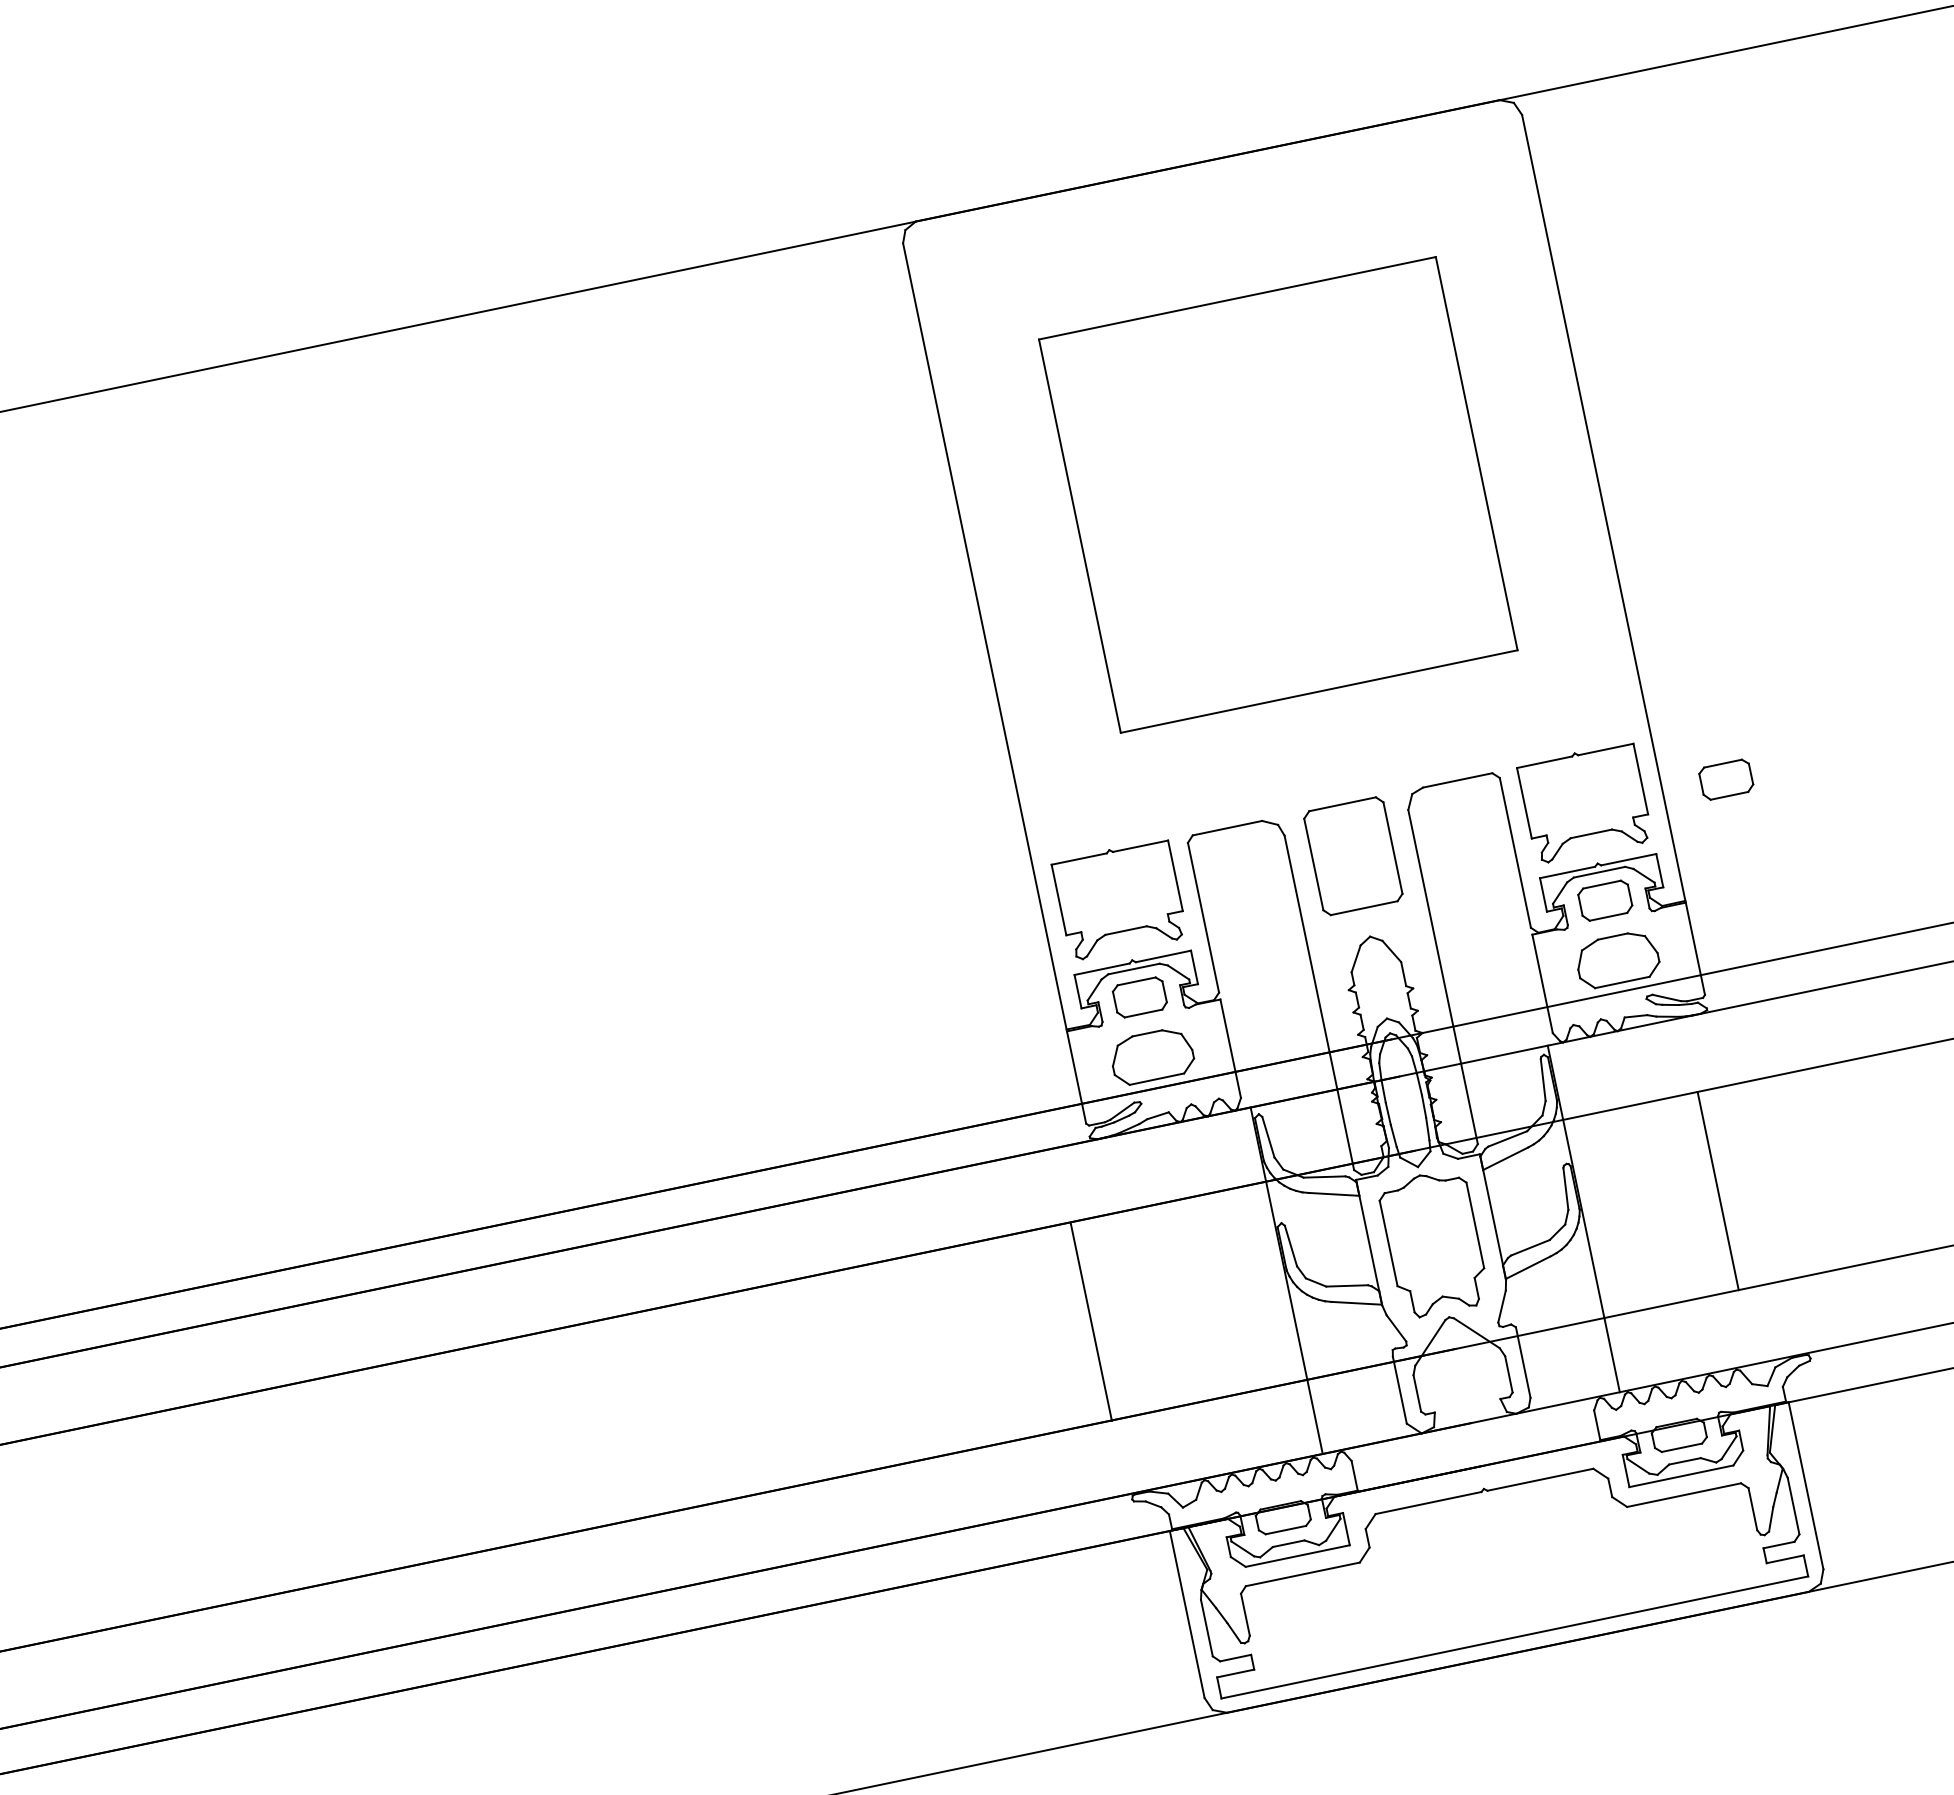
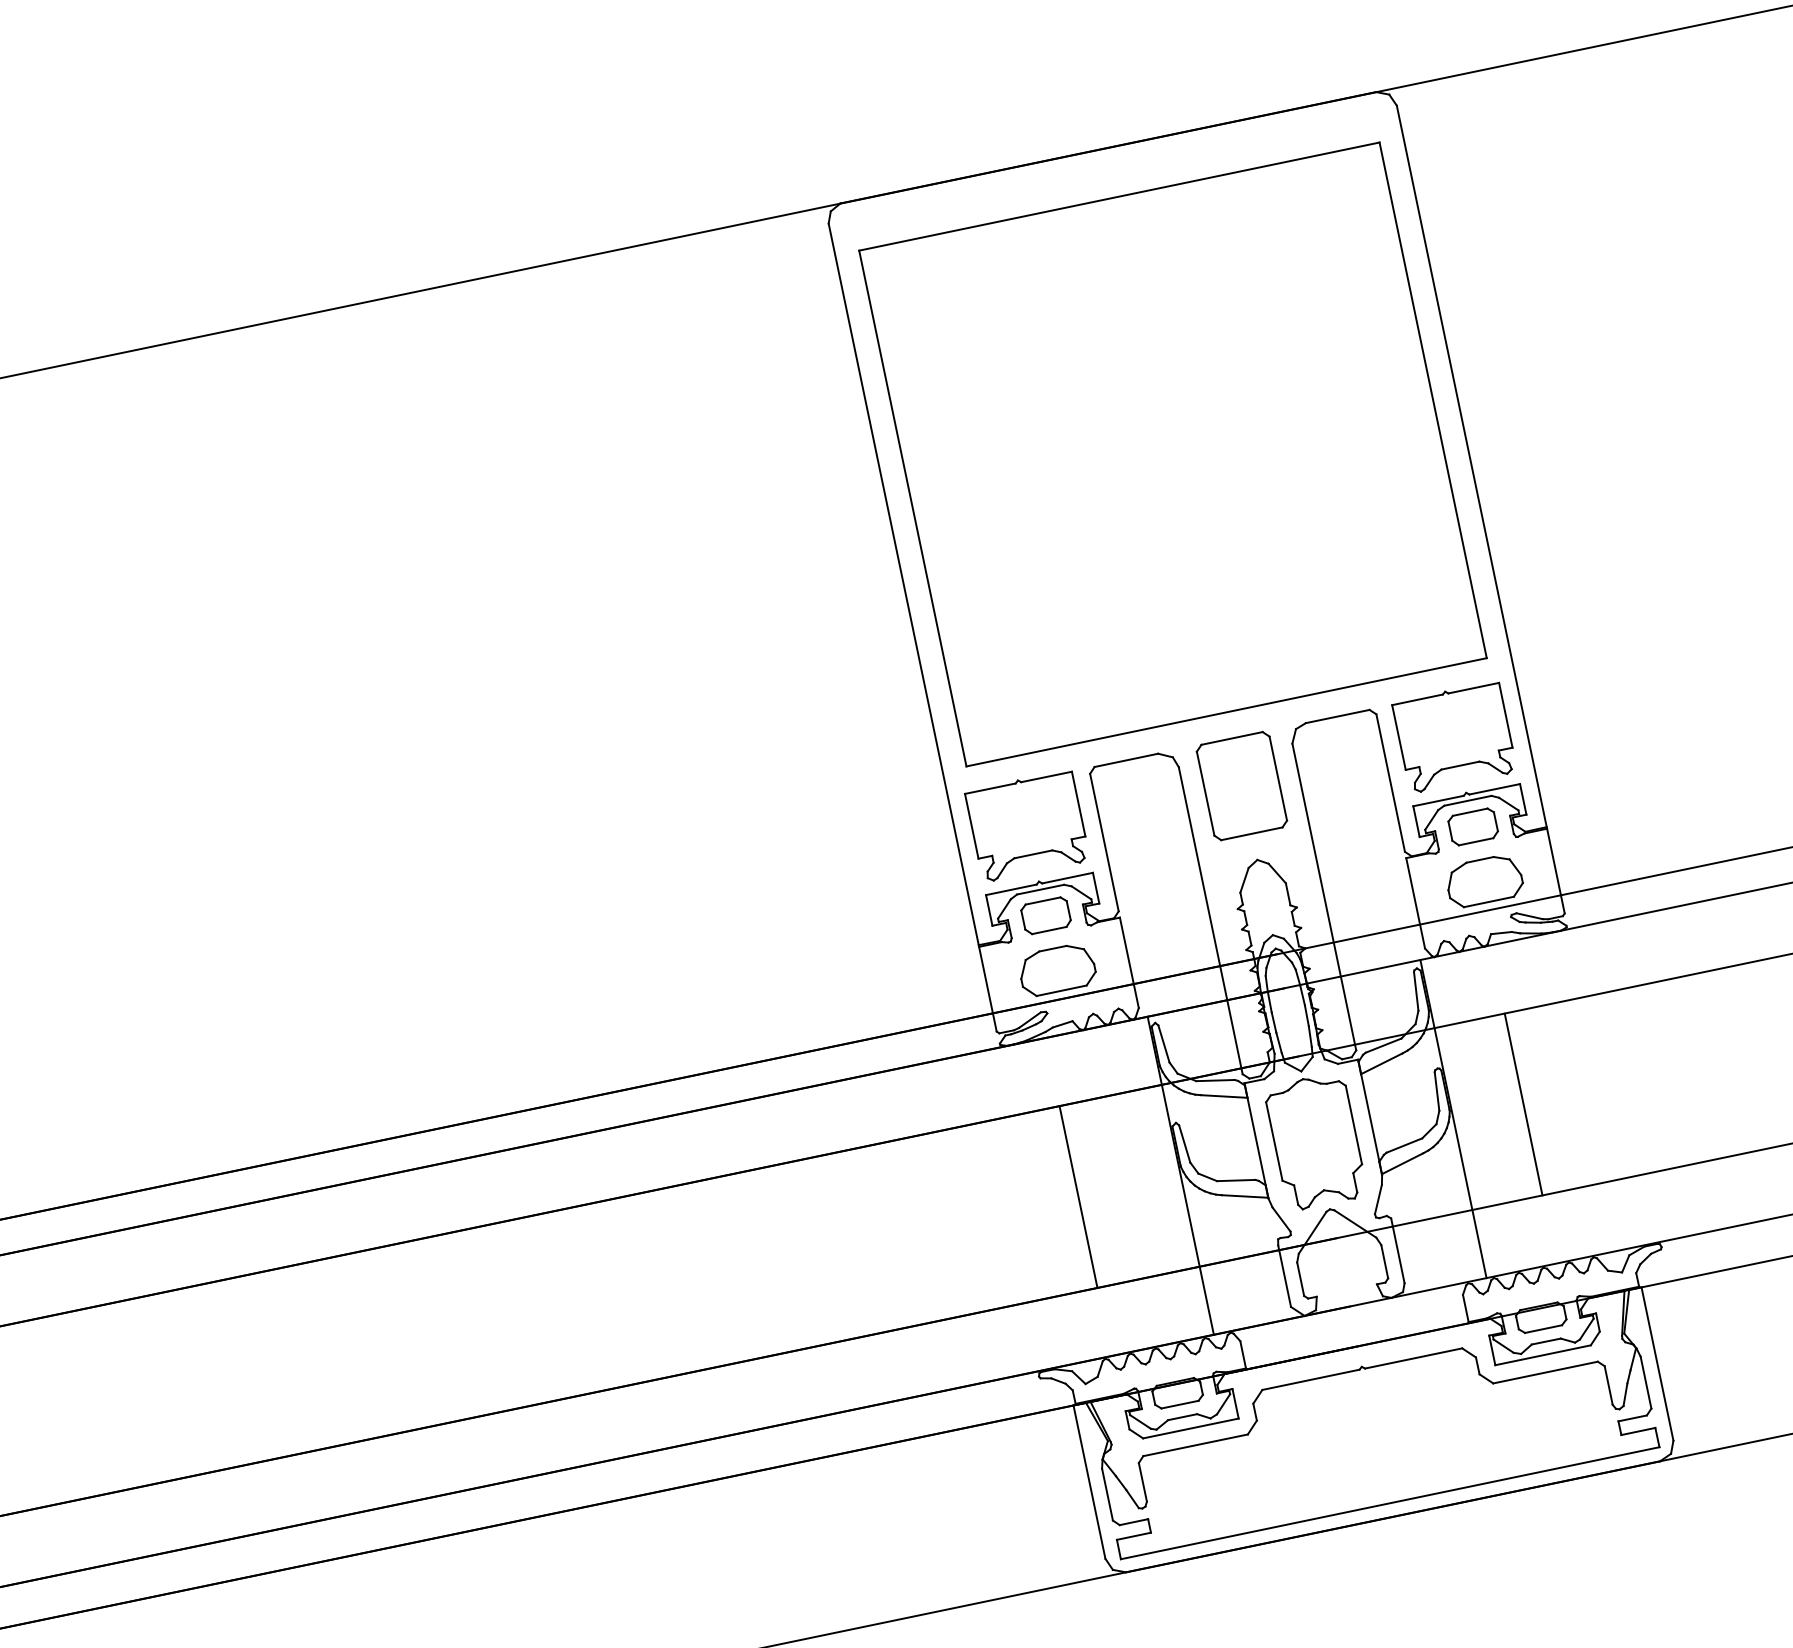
part: (1278, 494) -> (1173, 454), size x1.43
part: (1726, 779) -> (1584, 715), removed
line: (1717, 1191) -> (1522, 1104), moved
line: (1090, 1321) -> (1077, 1196), moved

